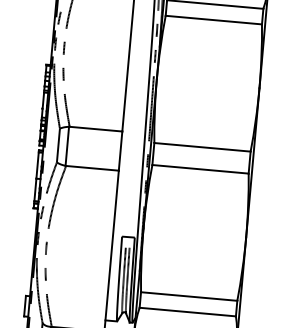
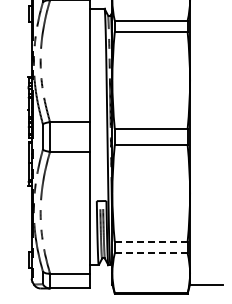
line: (189, 296) -> (151, 241), solid -> dashed
line: (186, 312) -> (150, 253), solid -> dashed

